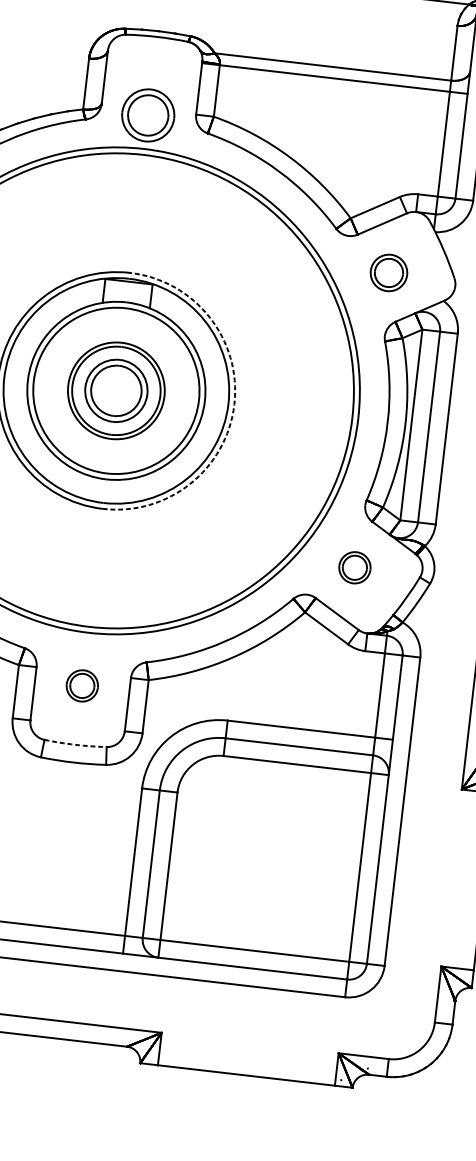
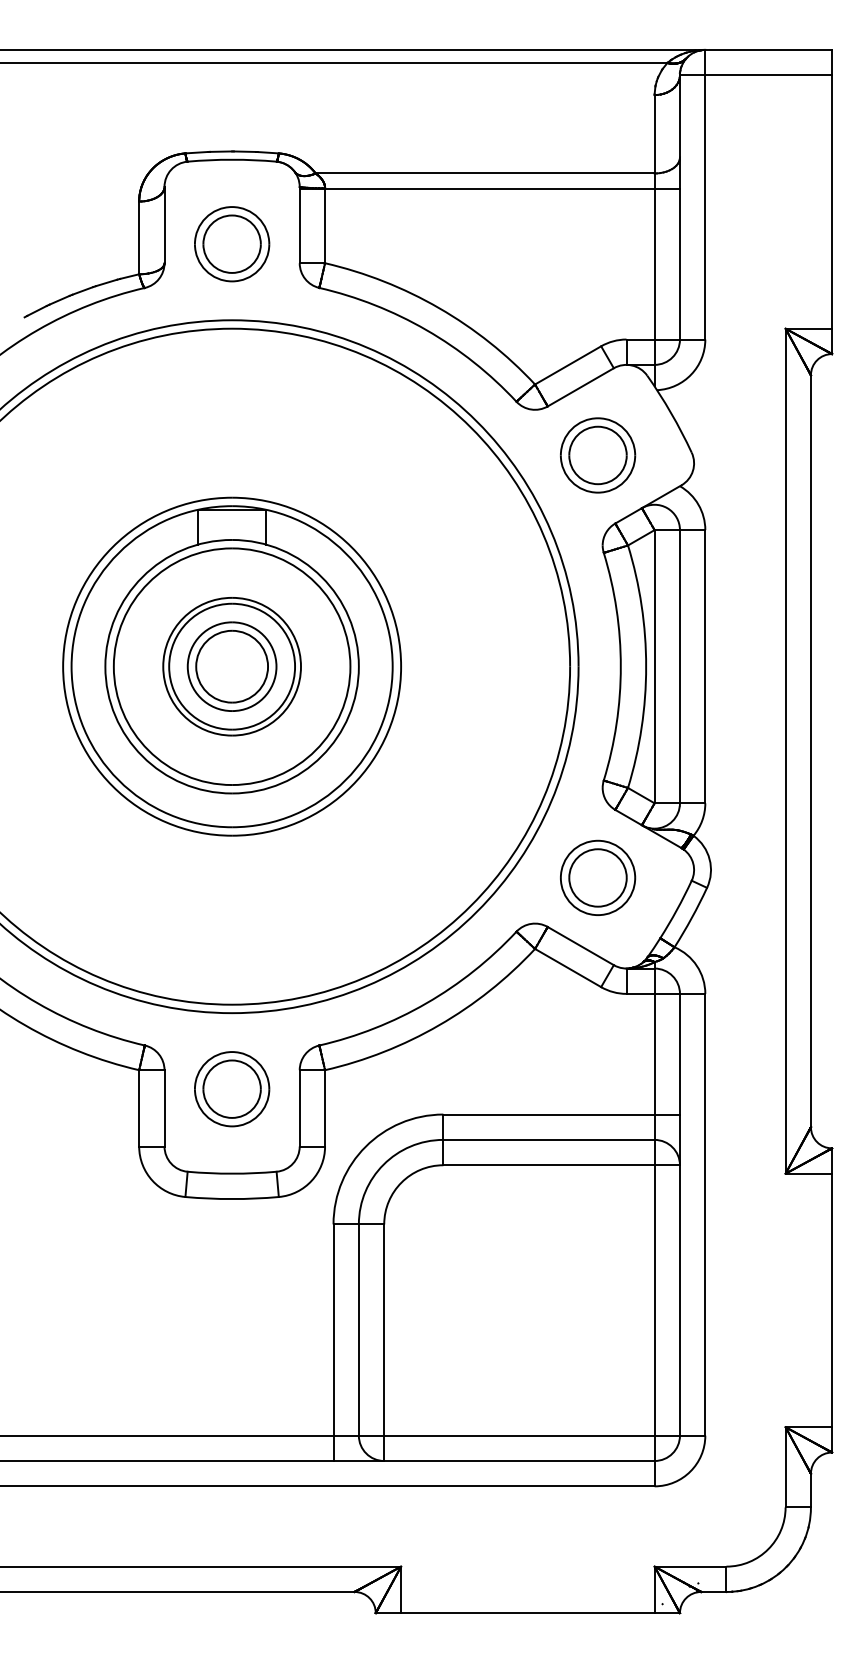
part: (148, 115) -> (232, 244), moved
part: (389, 273) -> (598, 455), size x1.43
arc: (234, 404) -> (401, 666), dashed -> solid
part: (355, 567) -> (598, 877), size x1.67
part: (82, 686) -> (232, 1089), size x1.67
arc: (75, 744) -> (232, 1173), dashed -> solid

